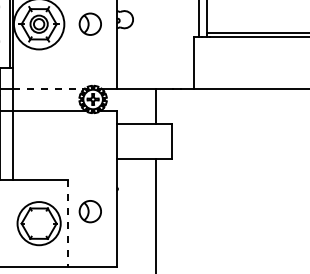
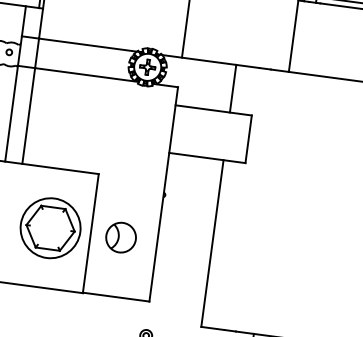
line: (48, 89) -> (88, 45), dashed -> solid
part: (89, 211) -> (119, 237), moved
line: (68, 224) -> (90, 234), dashed -> solid

